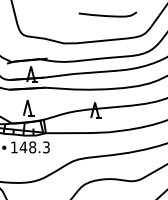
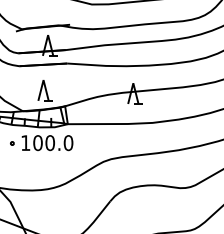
text: (34, 147) -> (52, 143), 148.3 -> 100.0

